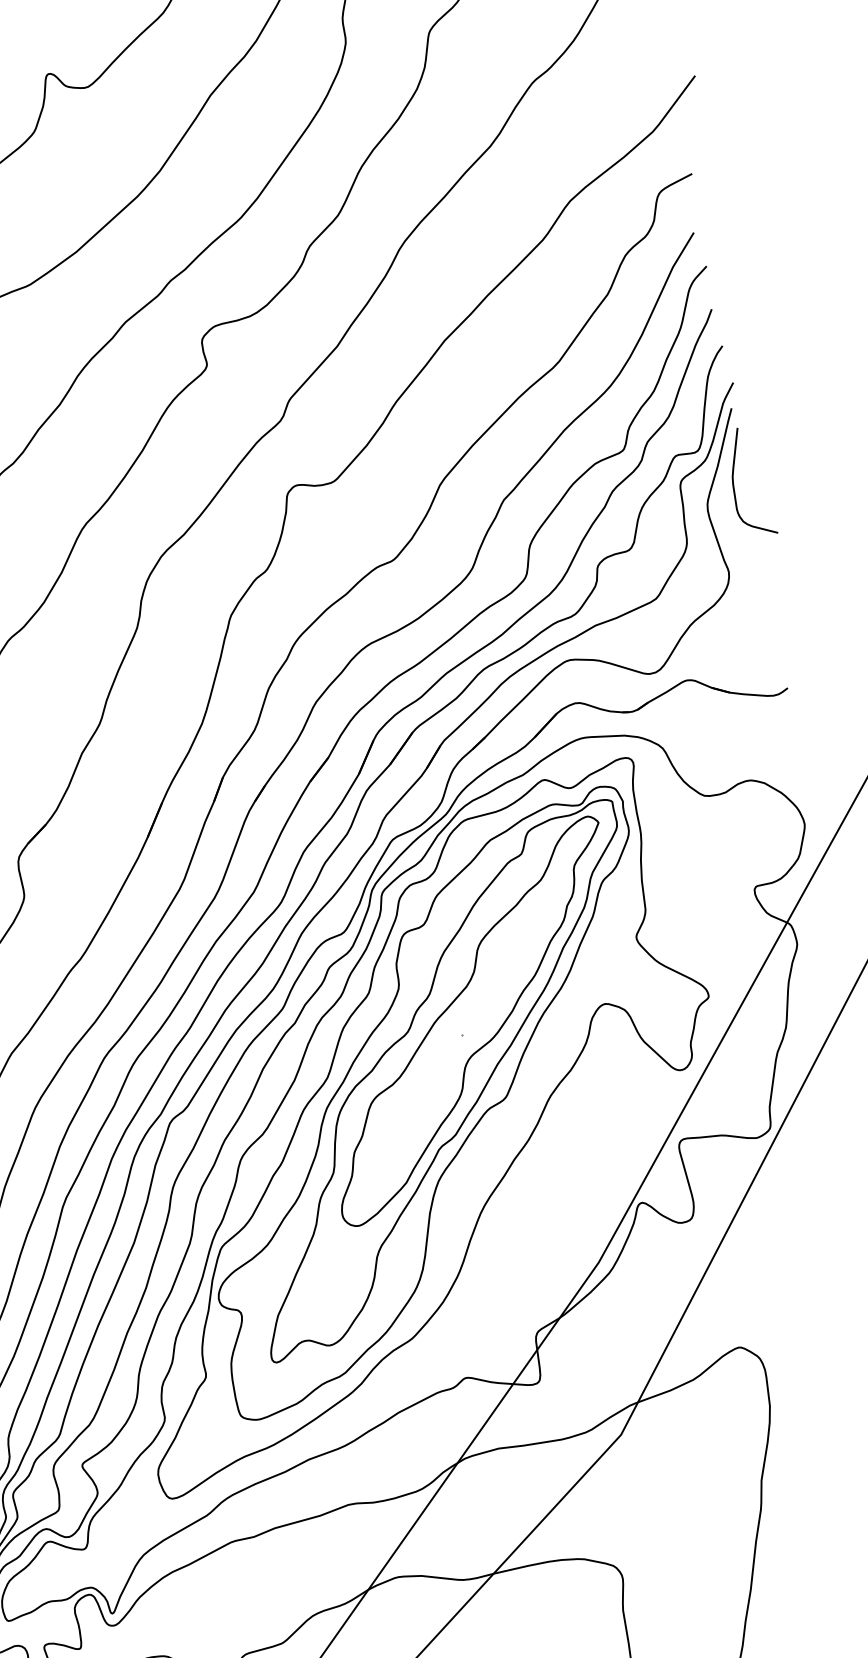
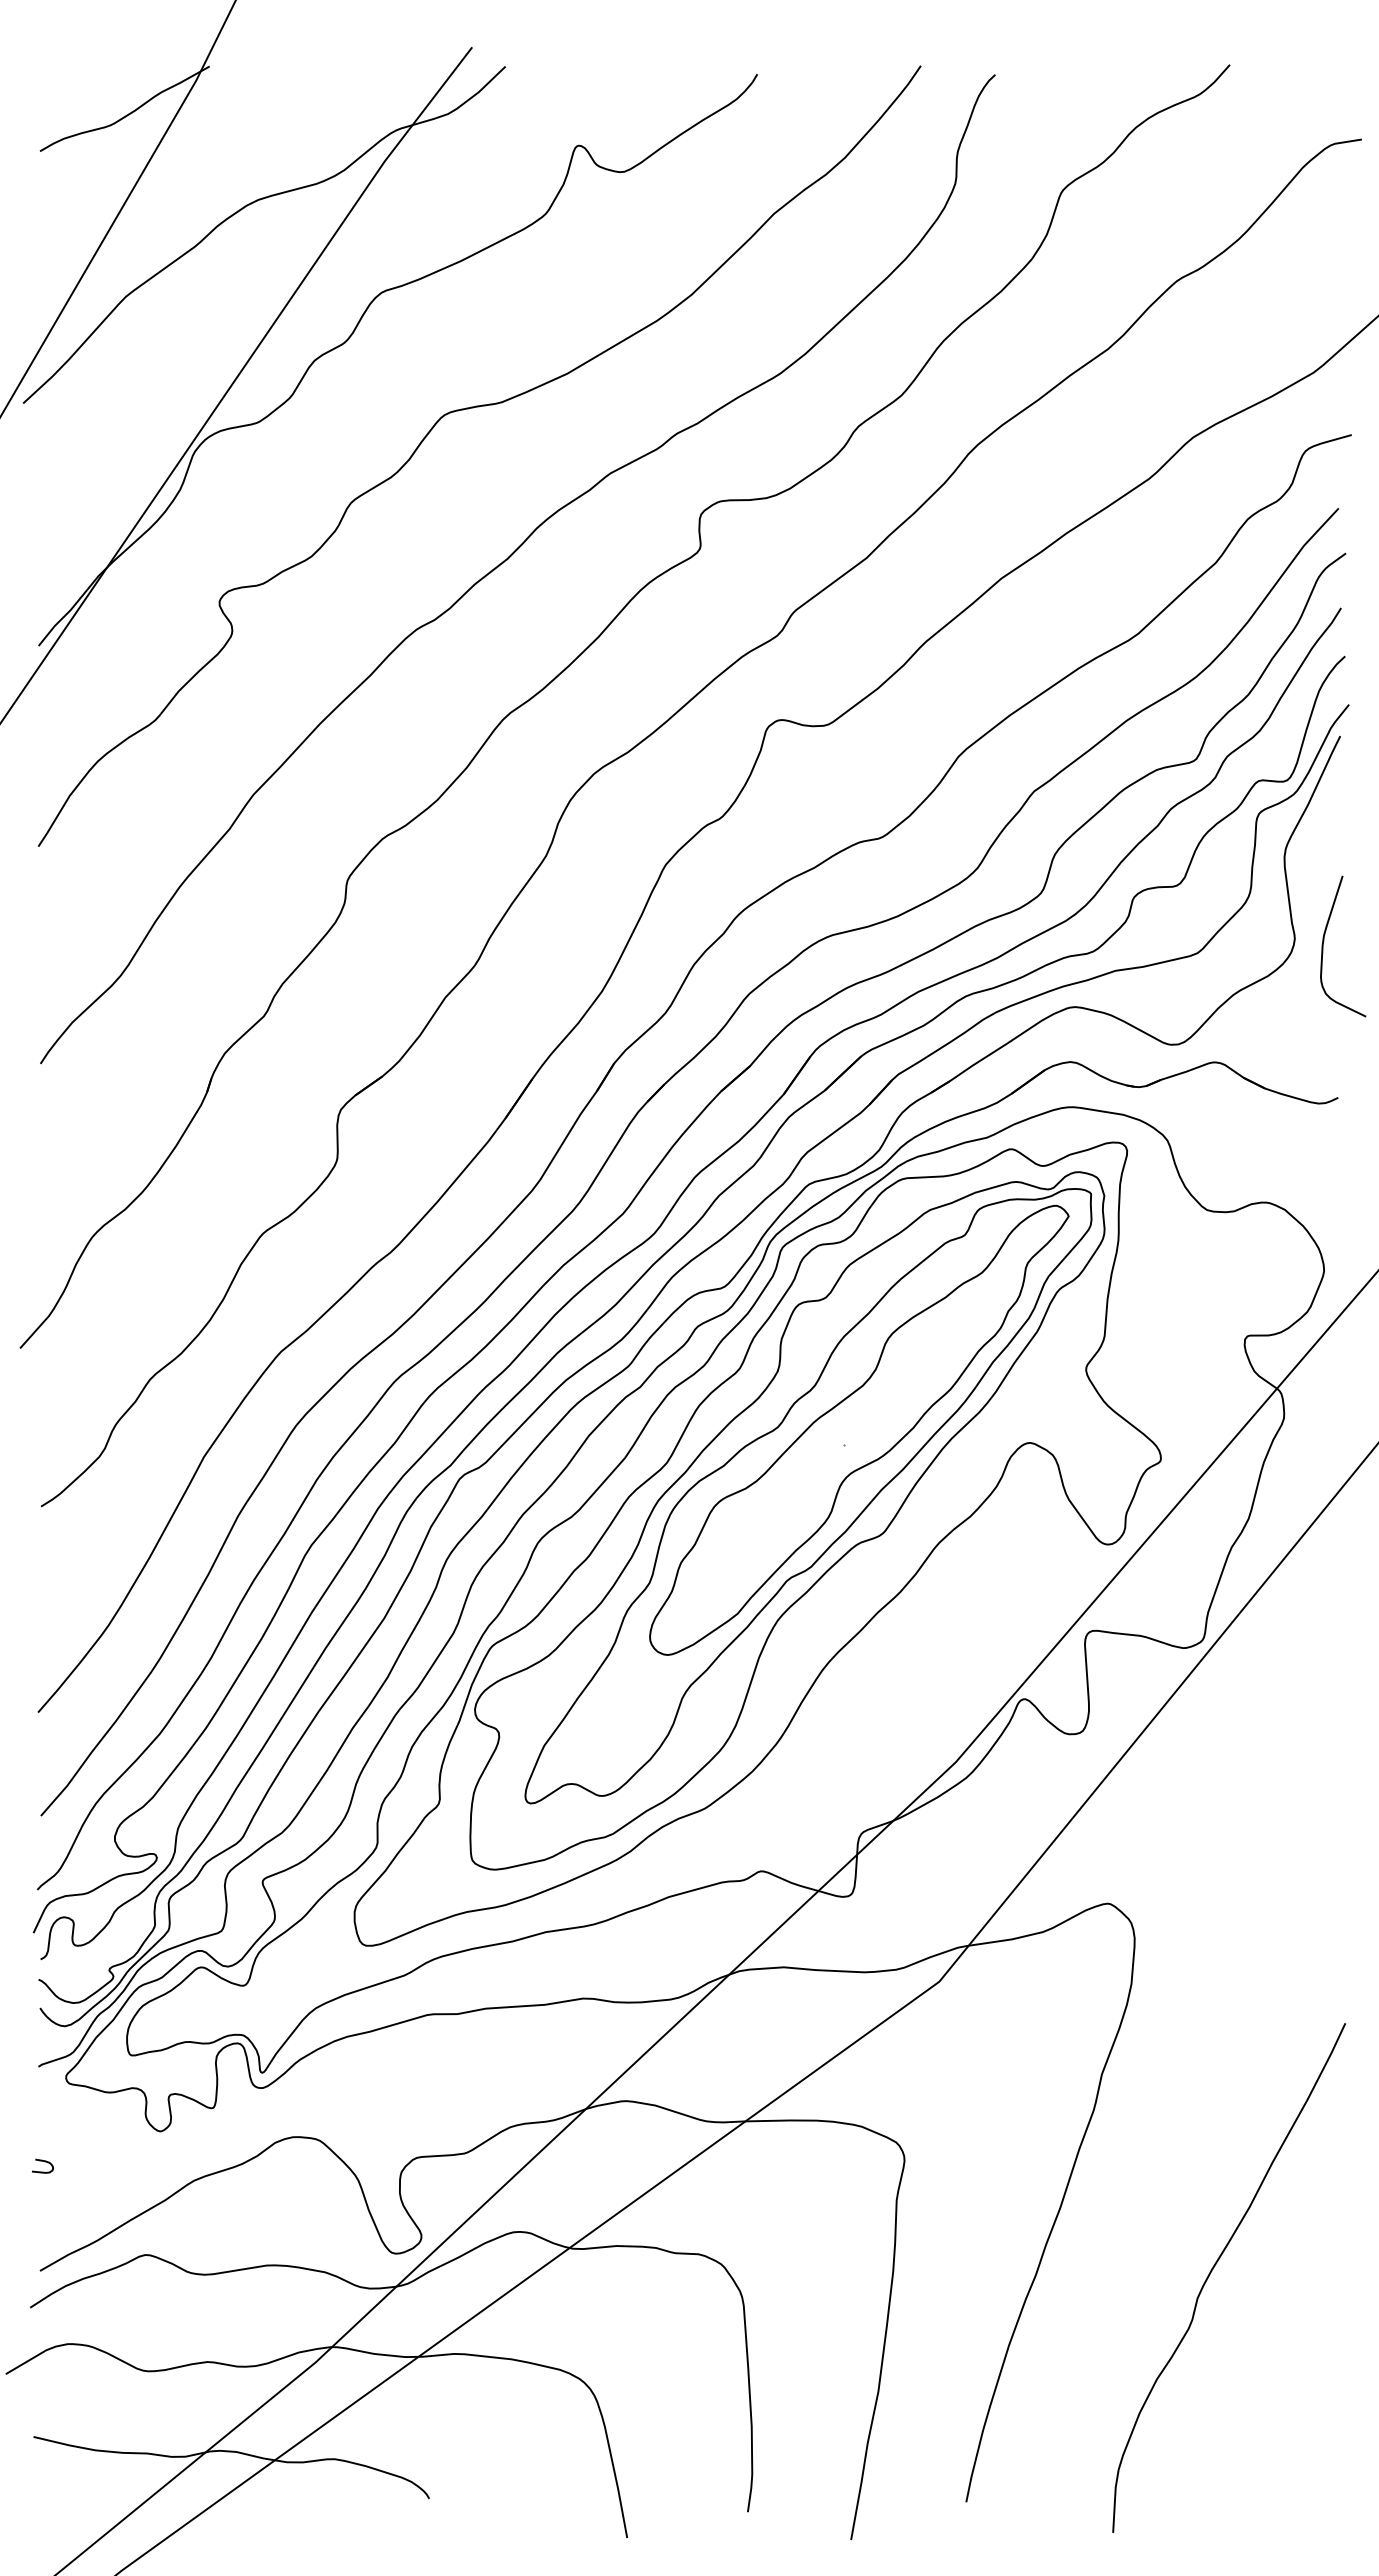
curve: (733, 481) -> (1324, 941), moved

